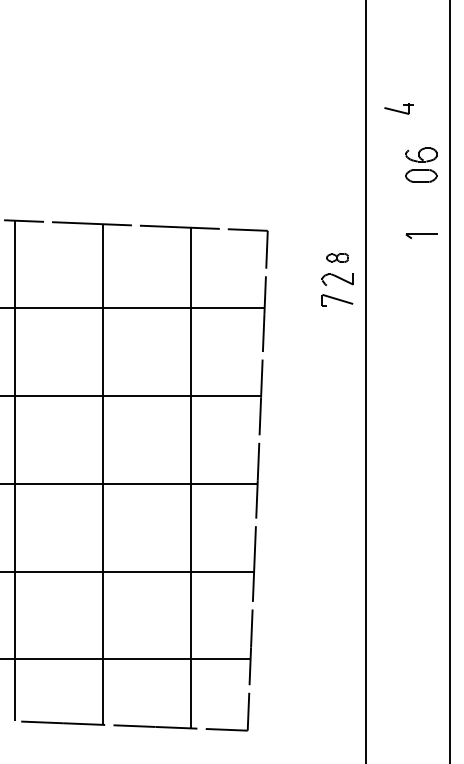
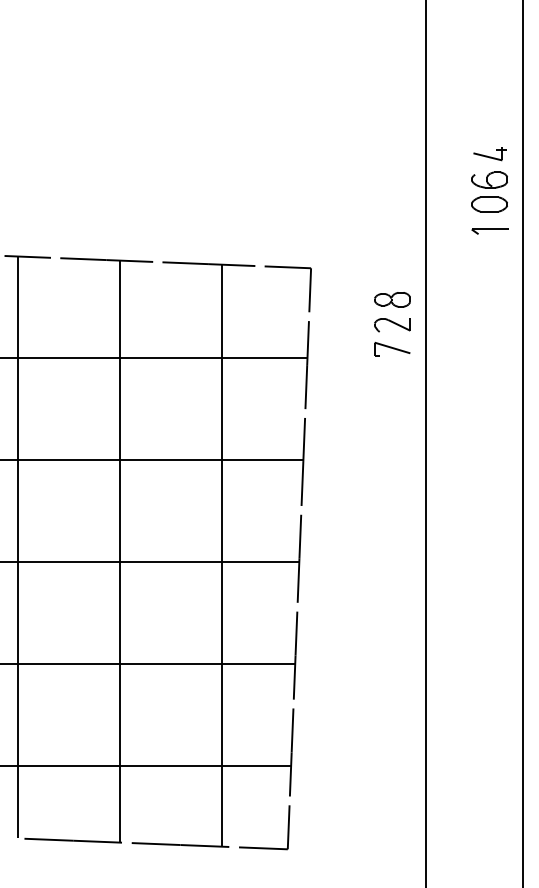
part: (398, 108) -> (489, 153), moved
part: (421, 235) -> (489, 230), moved
part: (337, 257) -> (392, 299), size x1.43

